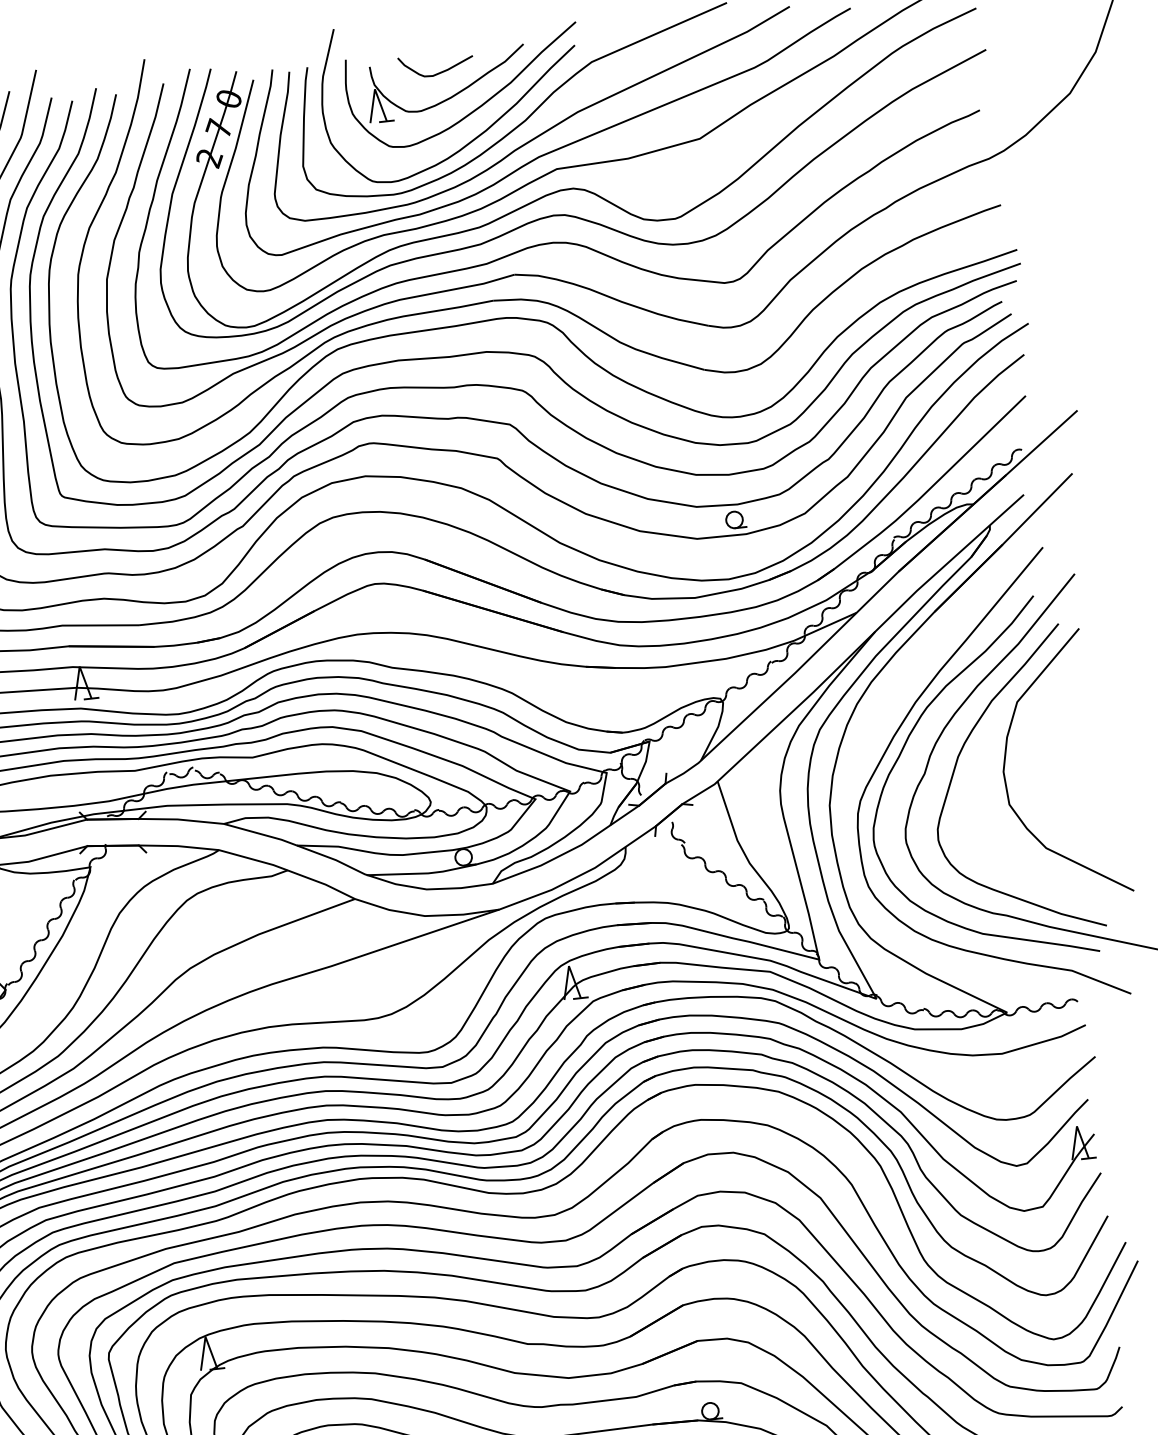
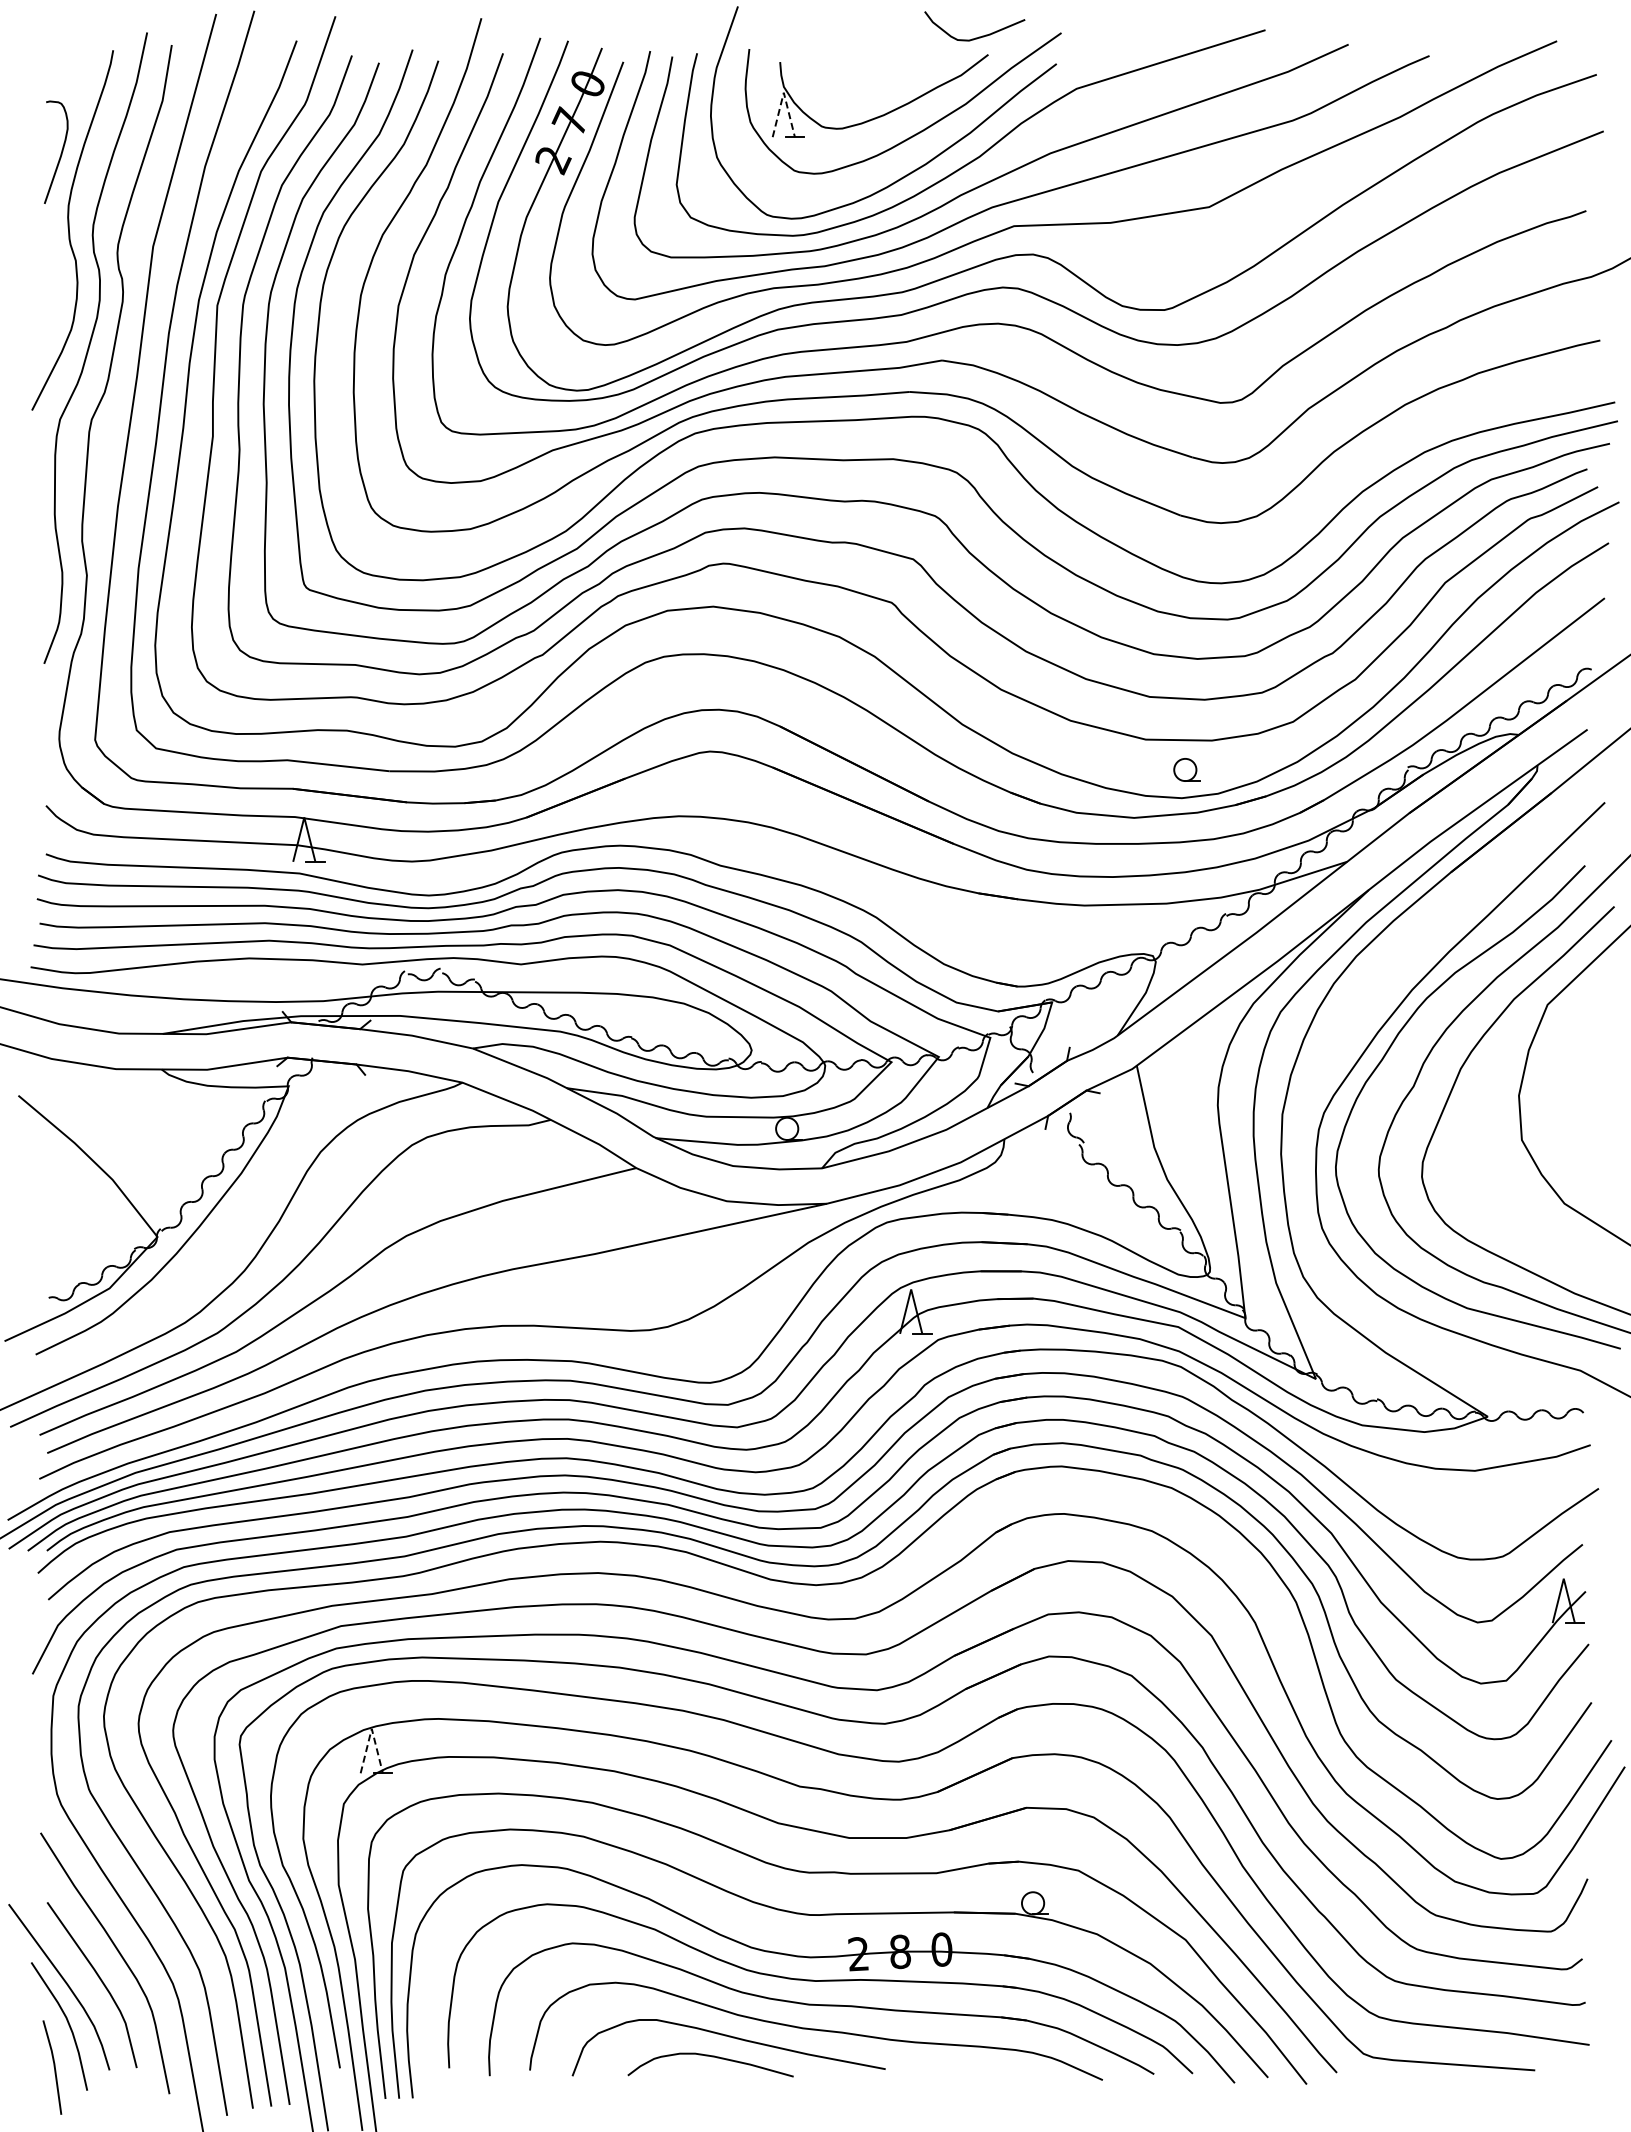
curve: (437, 73) -> (975, 37), moved
line: (374, 89) -> (783, 92), solid -> dashed
part: (735, 519) -> (1186, 769), moved
line: (205, 1336) -> (371, 1728), solid -> dashed

